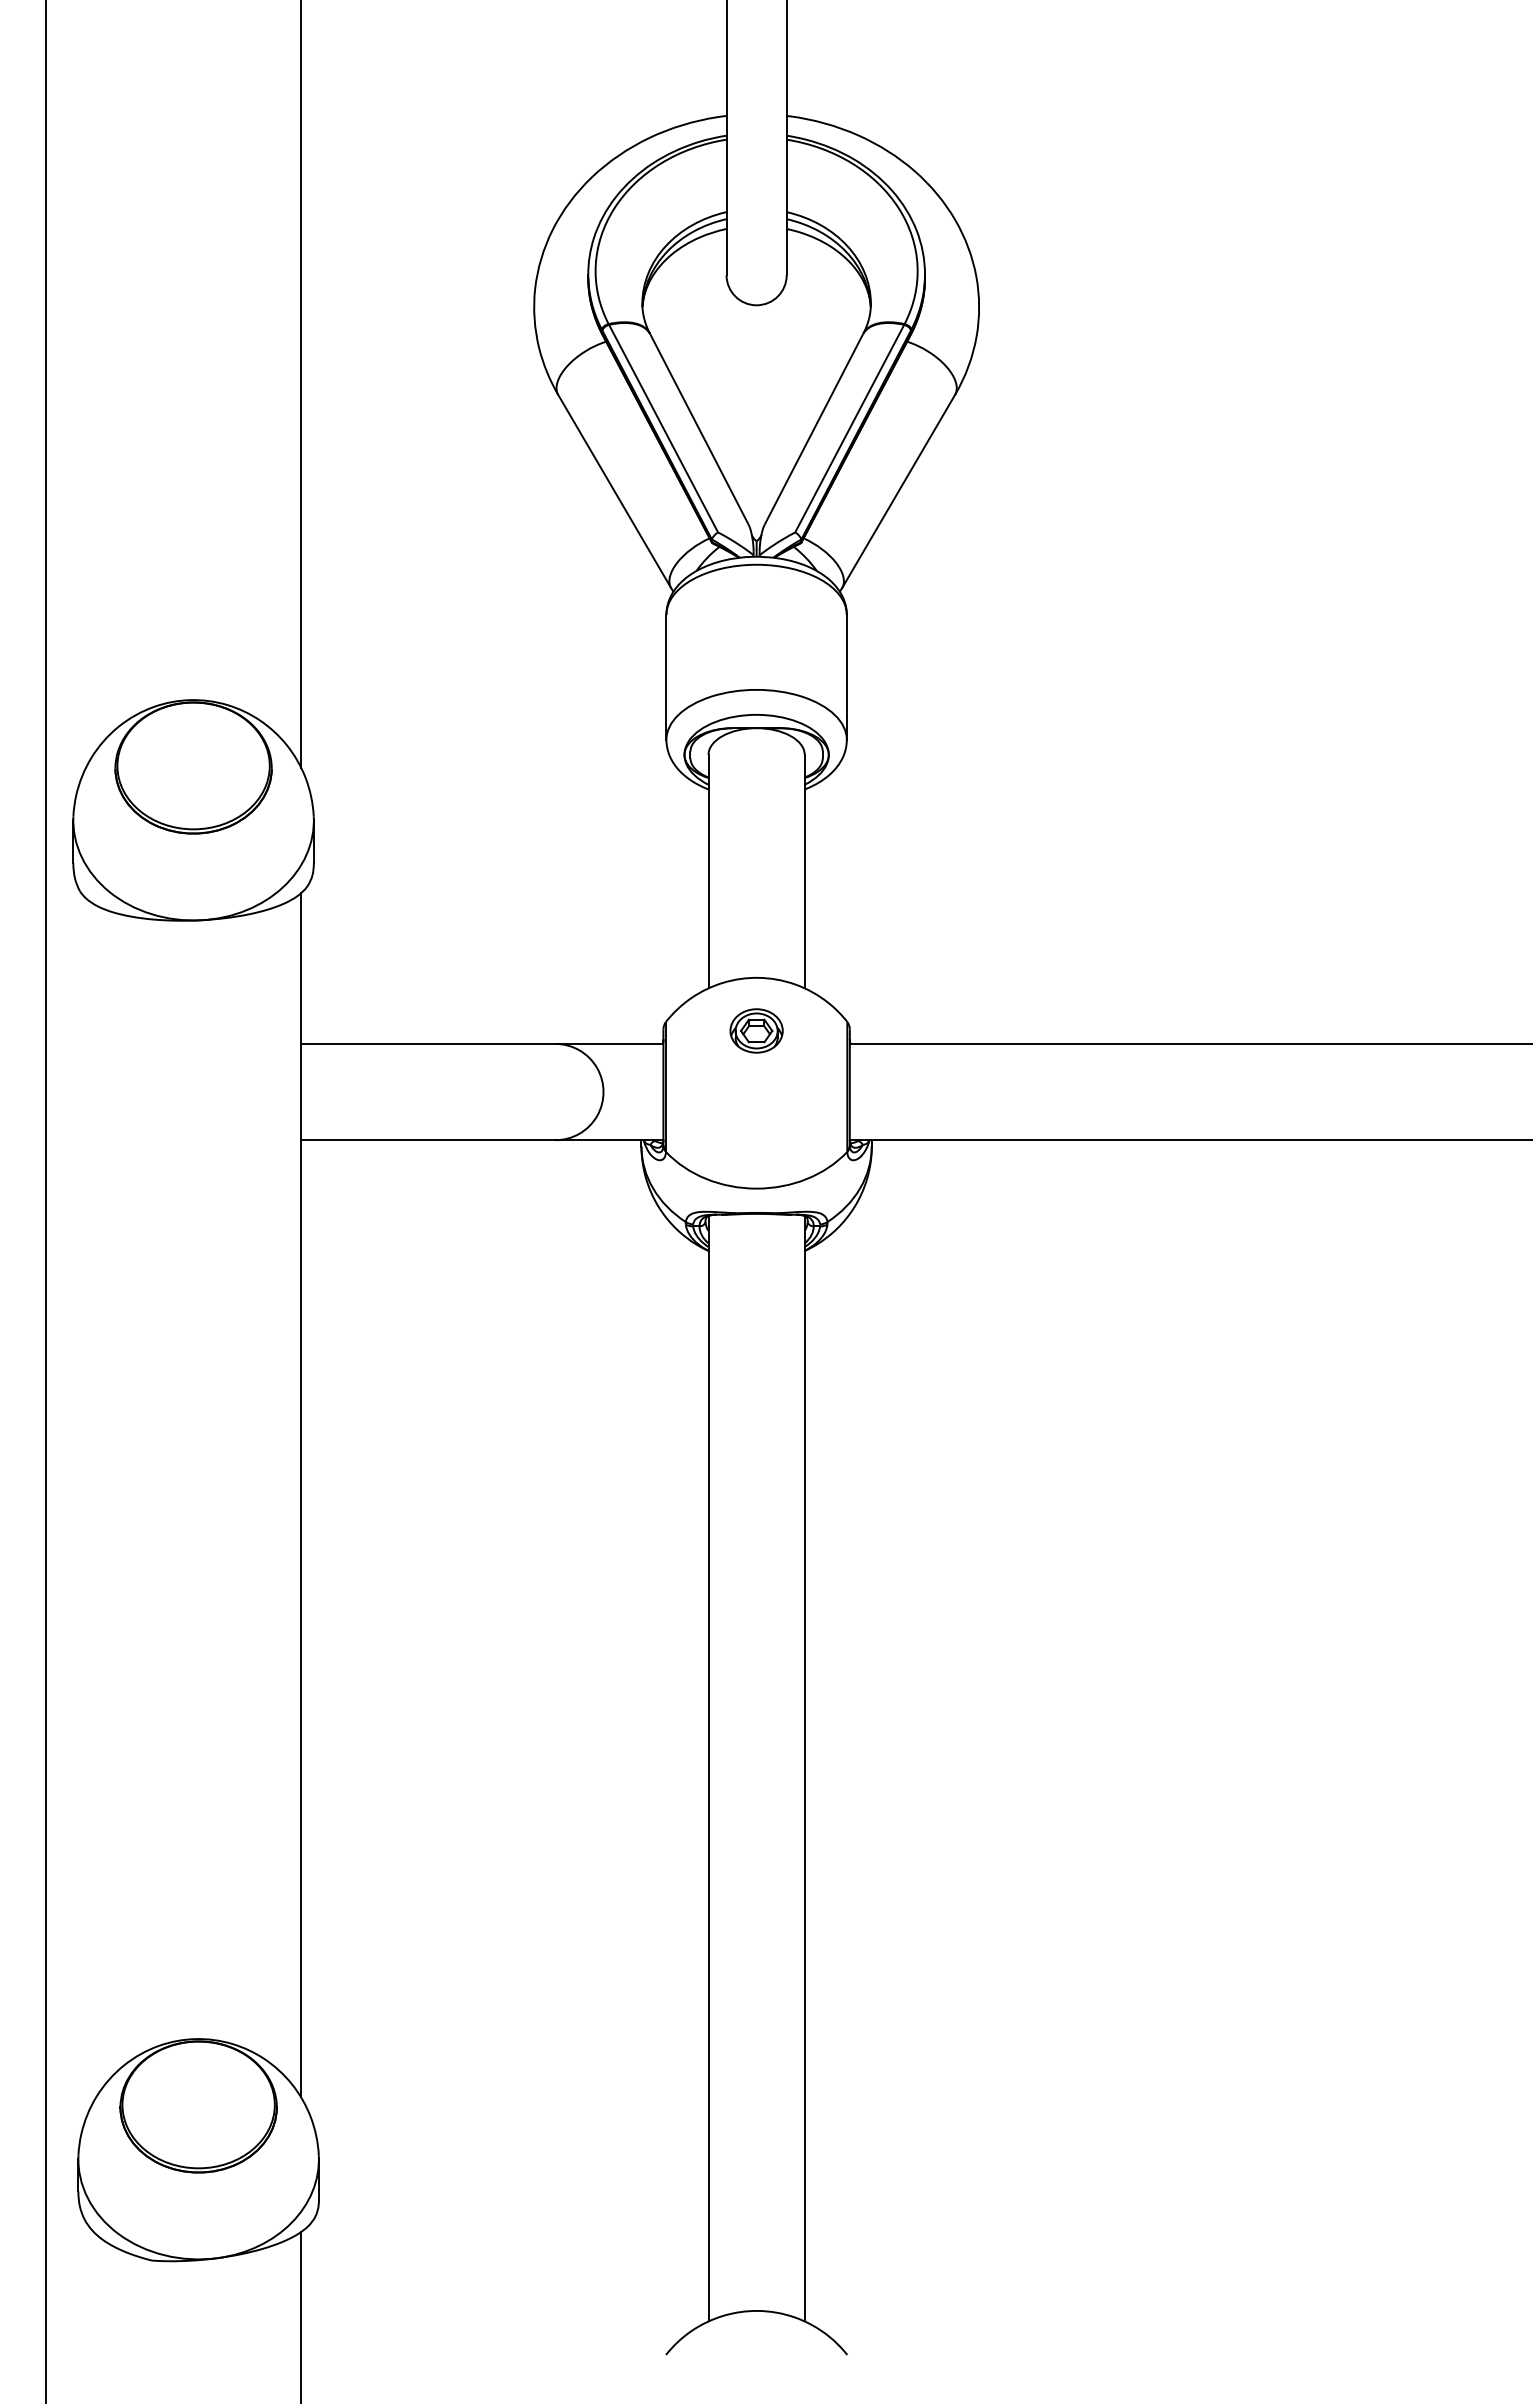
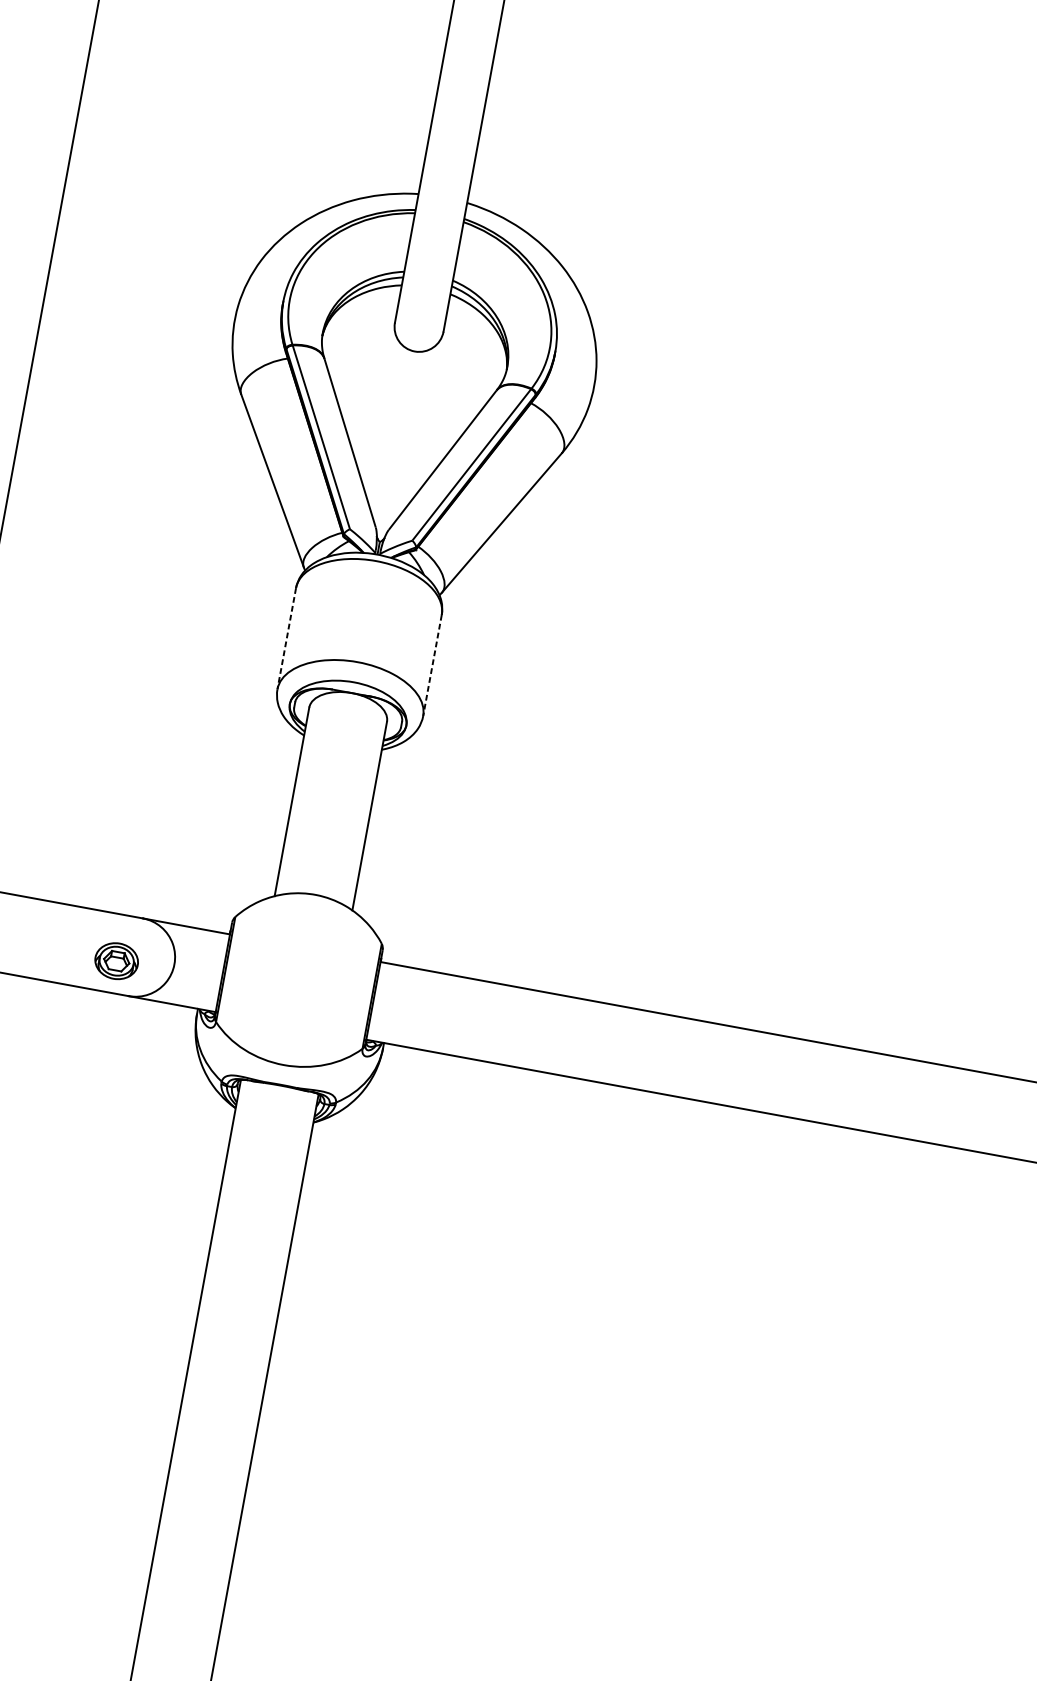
line: (666, 677) -> (286, 638), solid -> dashed
line: (846, 677) -> (432, 665), solid -> dashed
part: (756, 1030) -> (116, 960), moved

